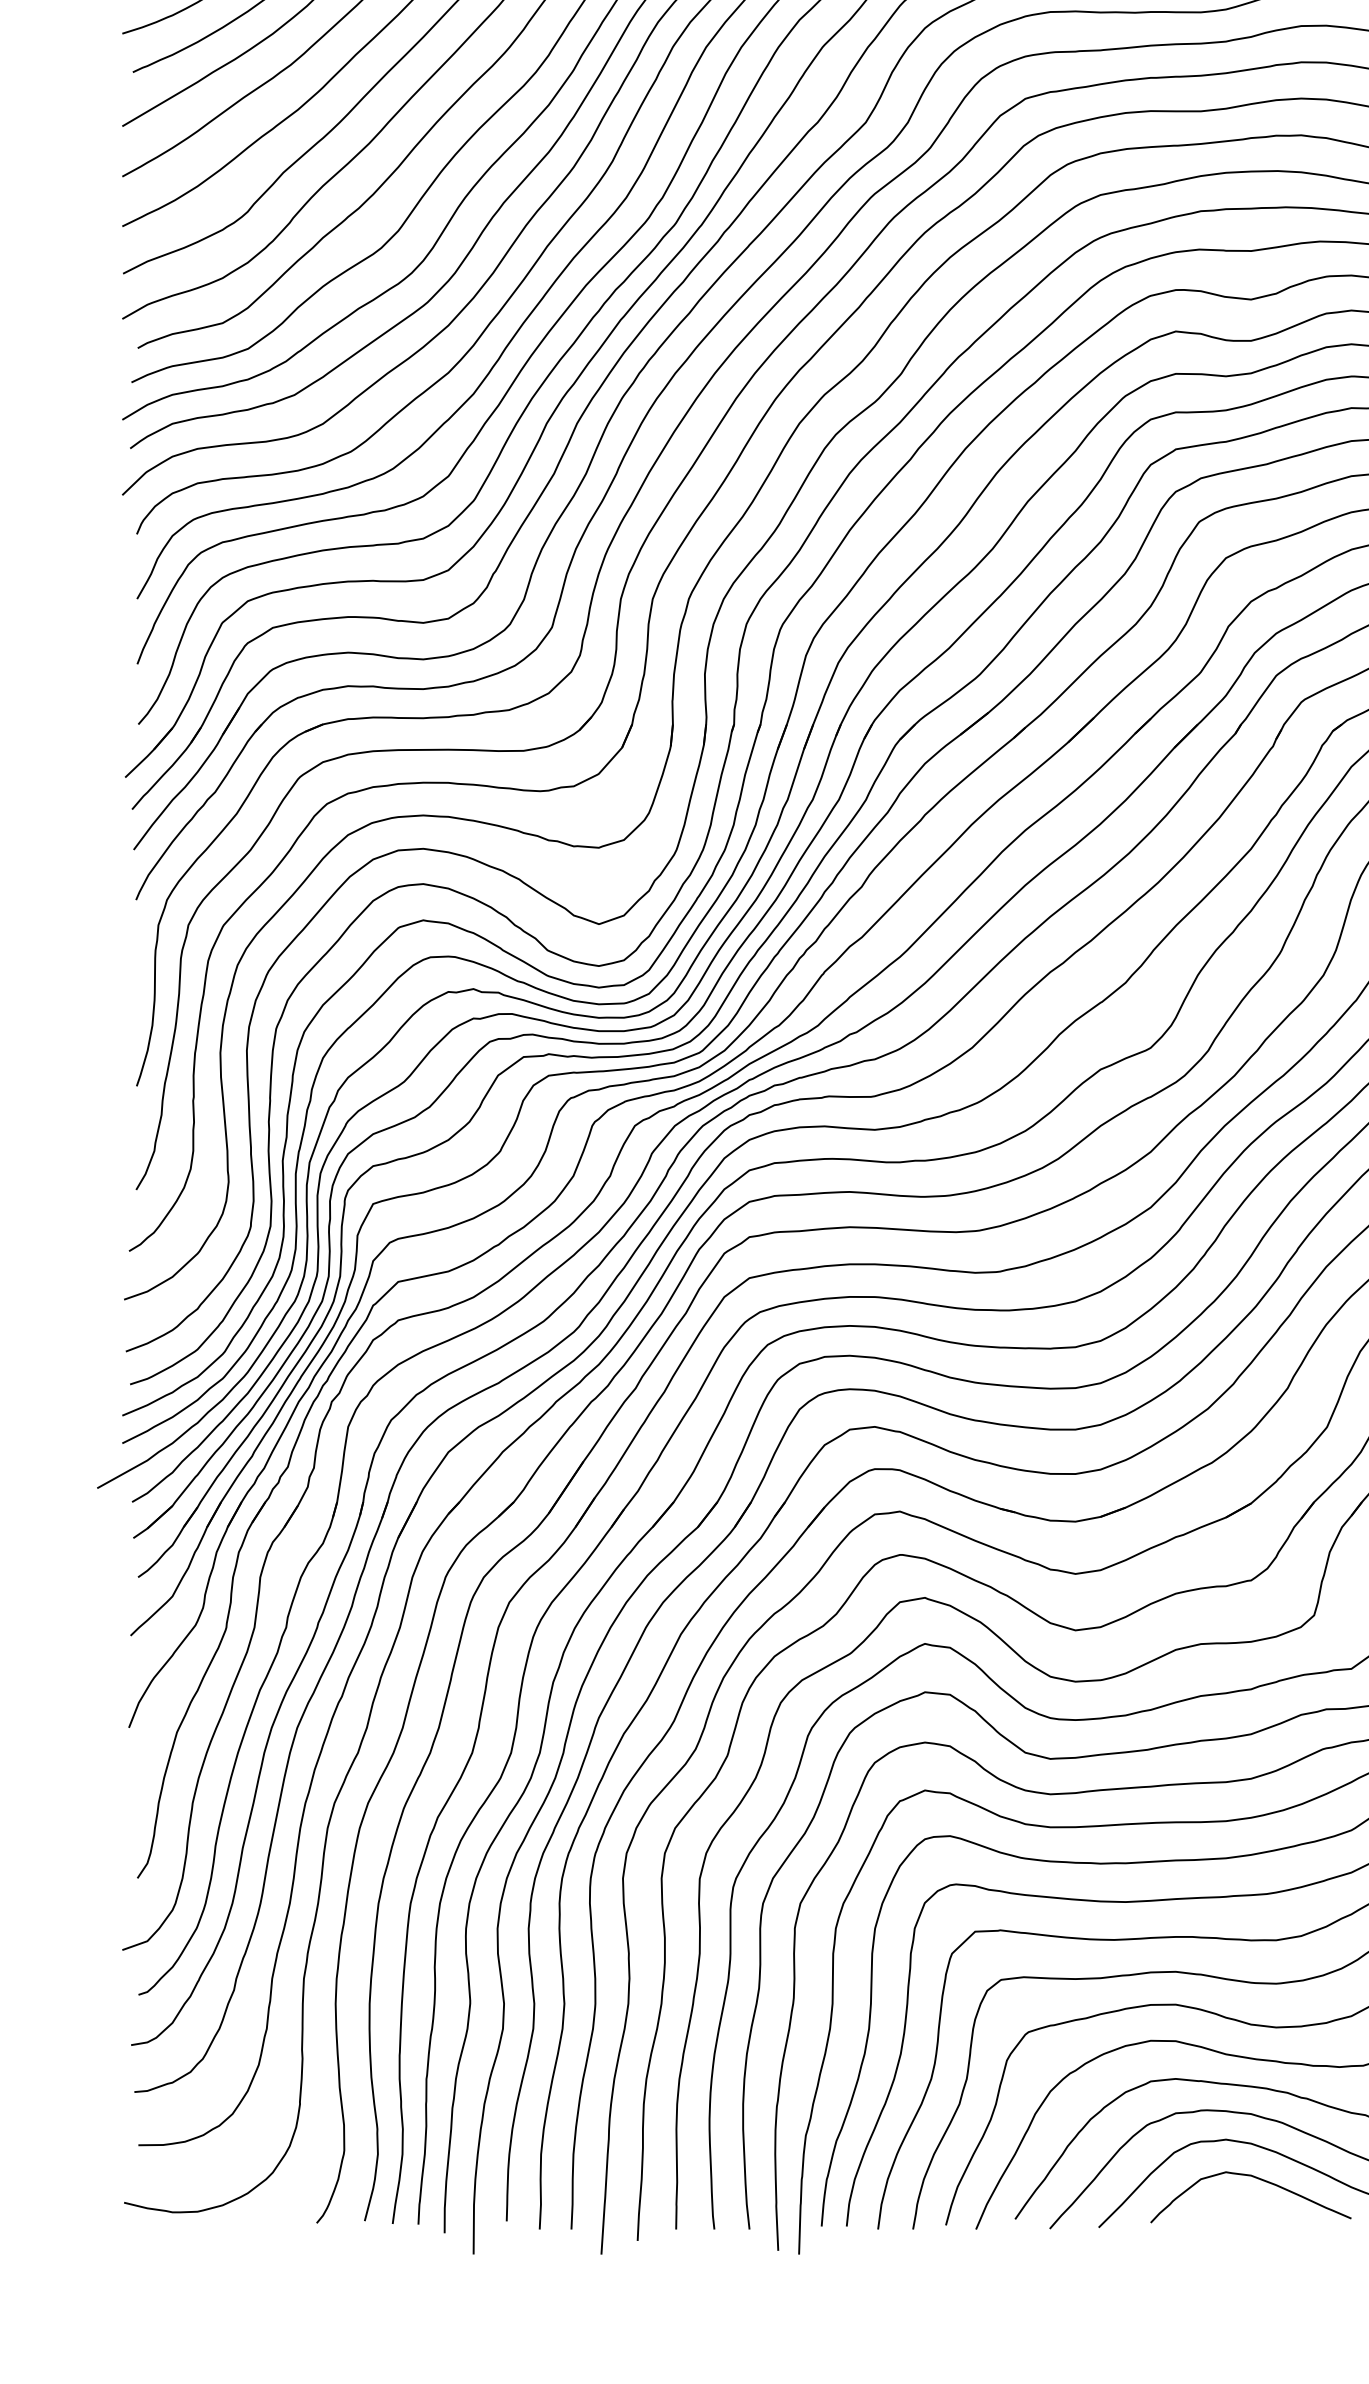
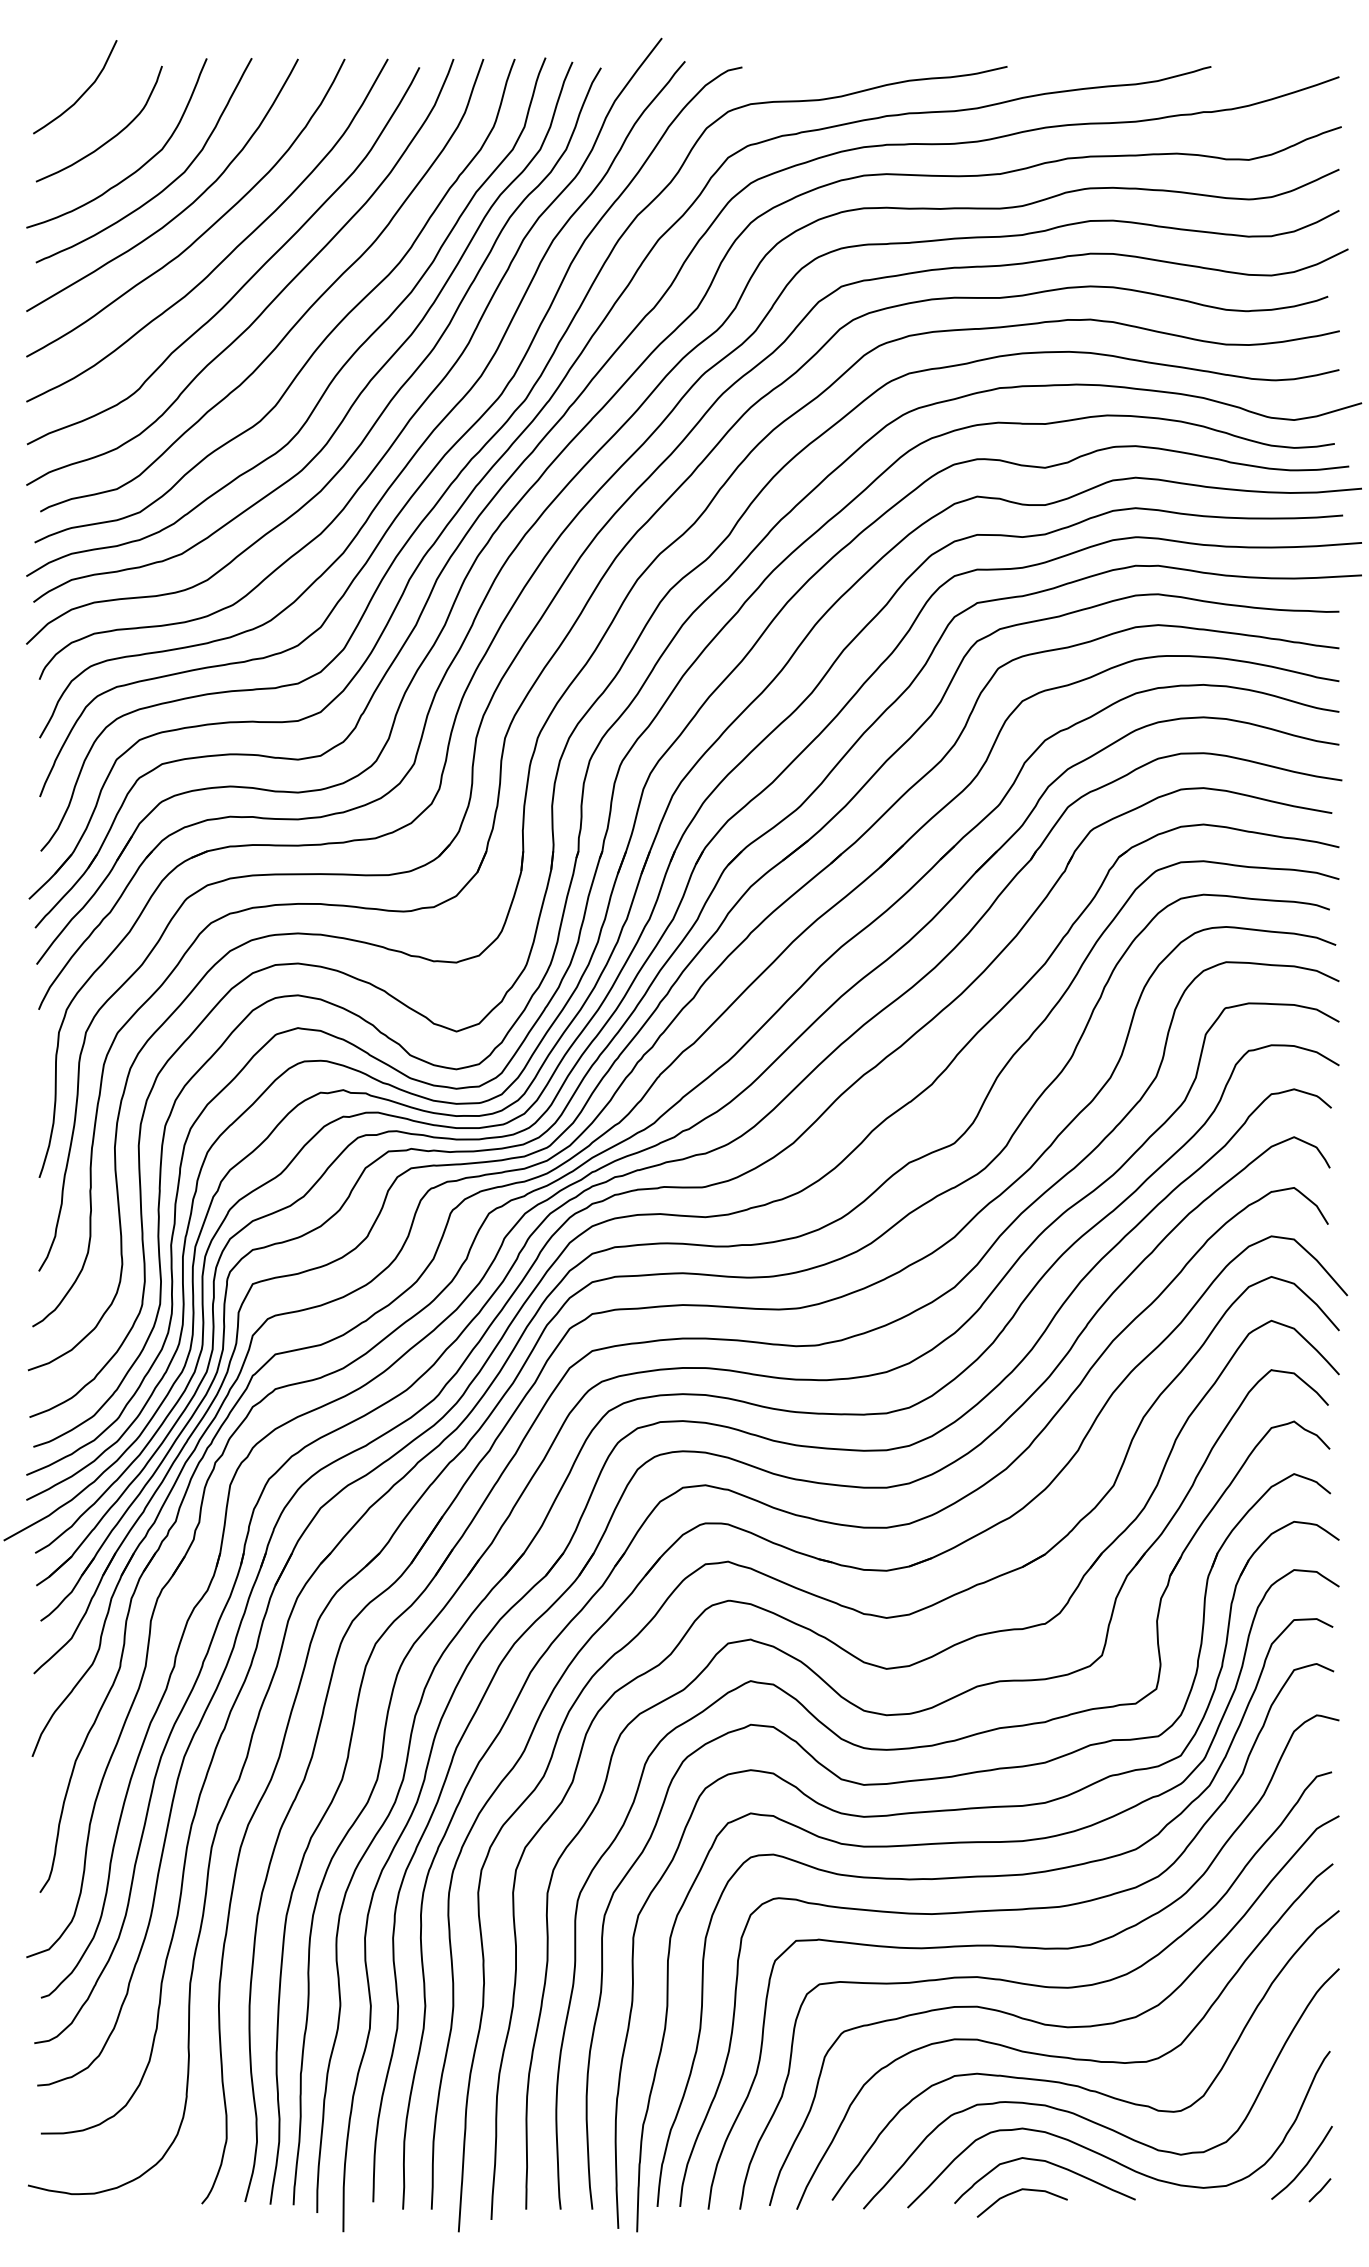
curve: (1220, 2210) -> (1017, 2192), added

